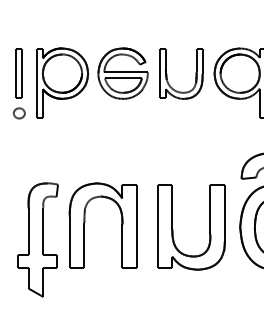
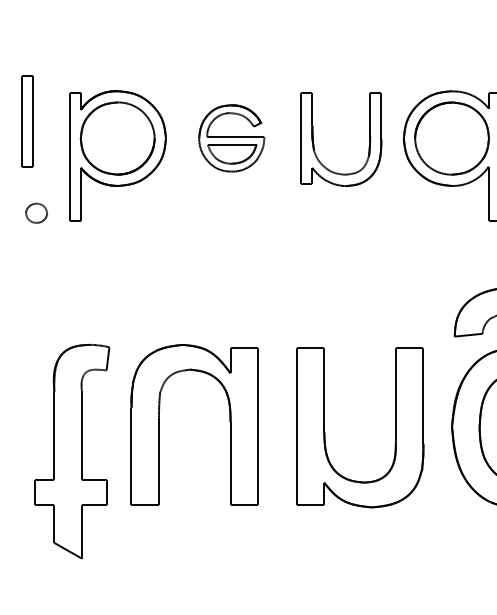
part: (18, 73) -> (25, 121), moved
part: (122, 73) -> (230, 138), size x0.7

